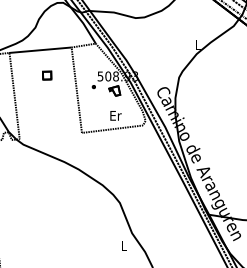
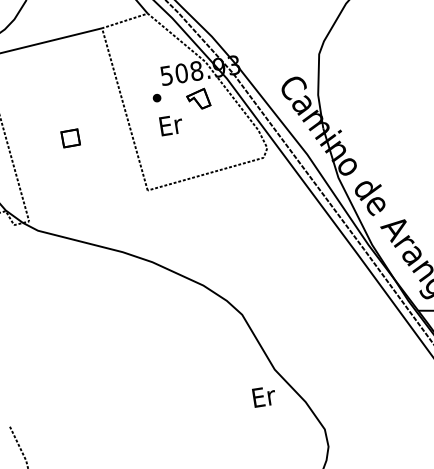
part: (47, 75) -> (71, 138), moved
text: (115, 115) -> (170, 124), moved
text: (124, 245) -> (263, 395), L -> Er

